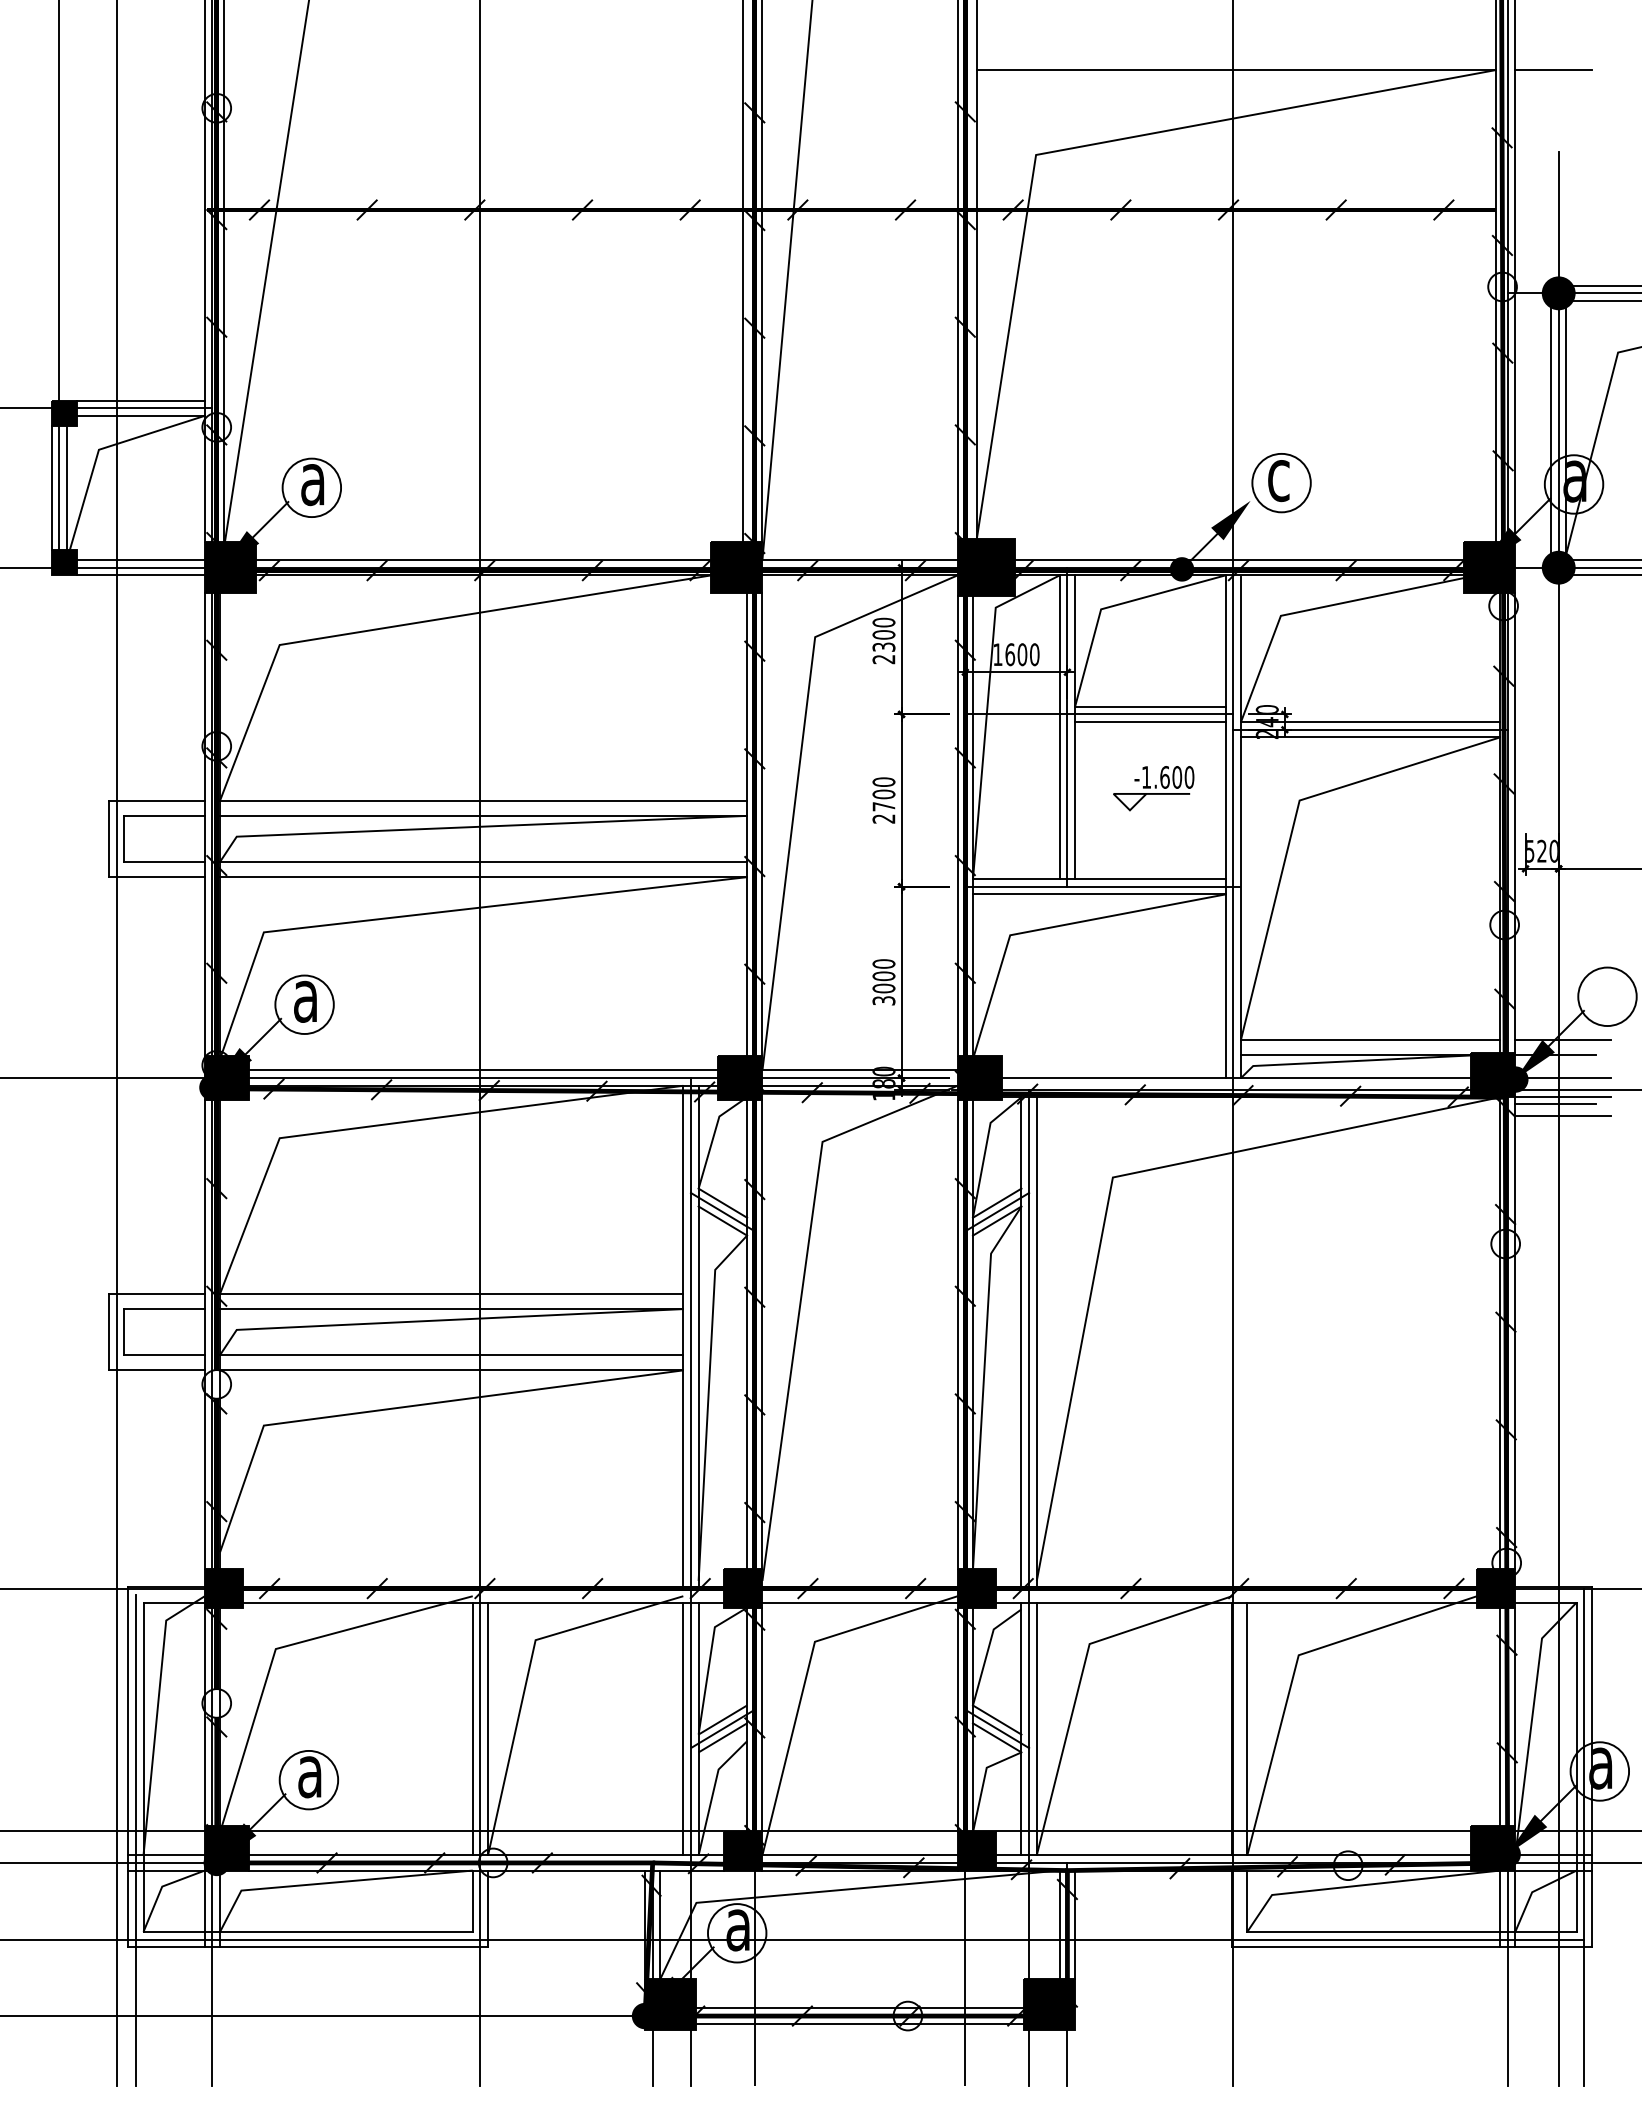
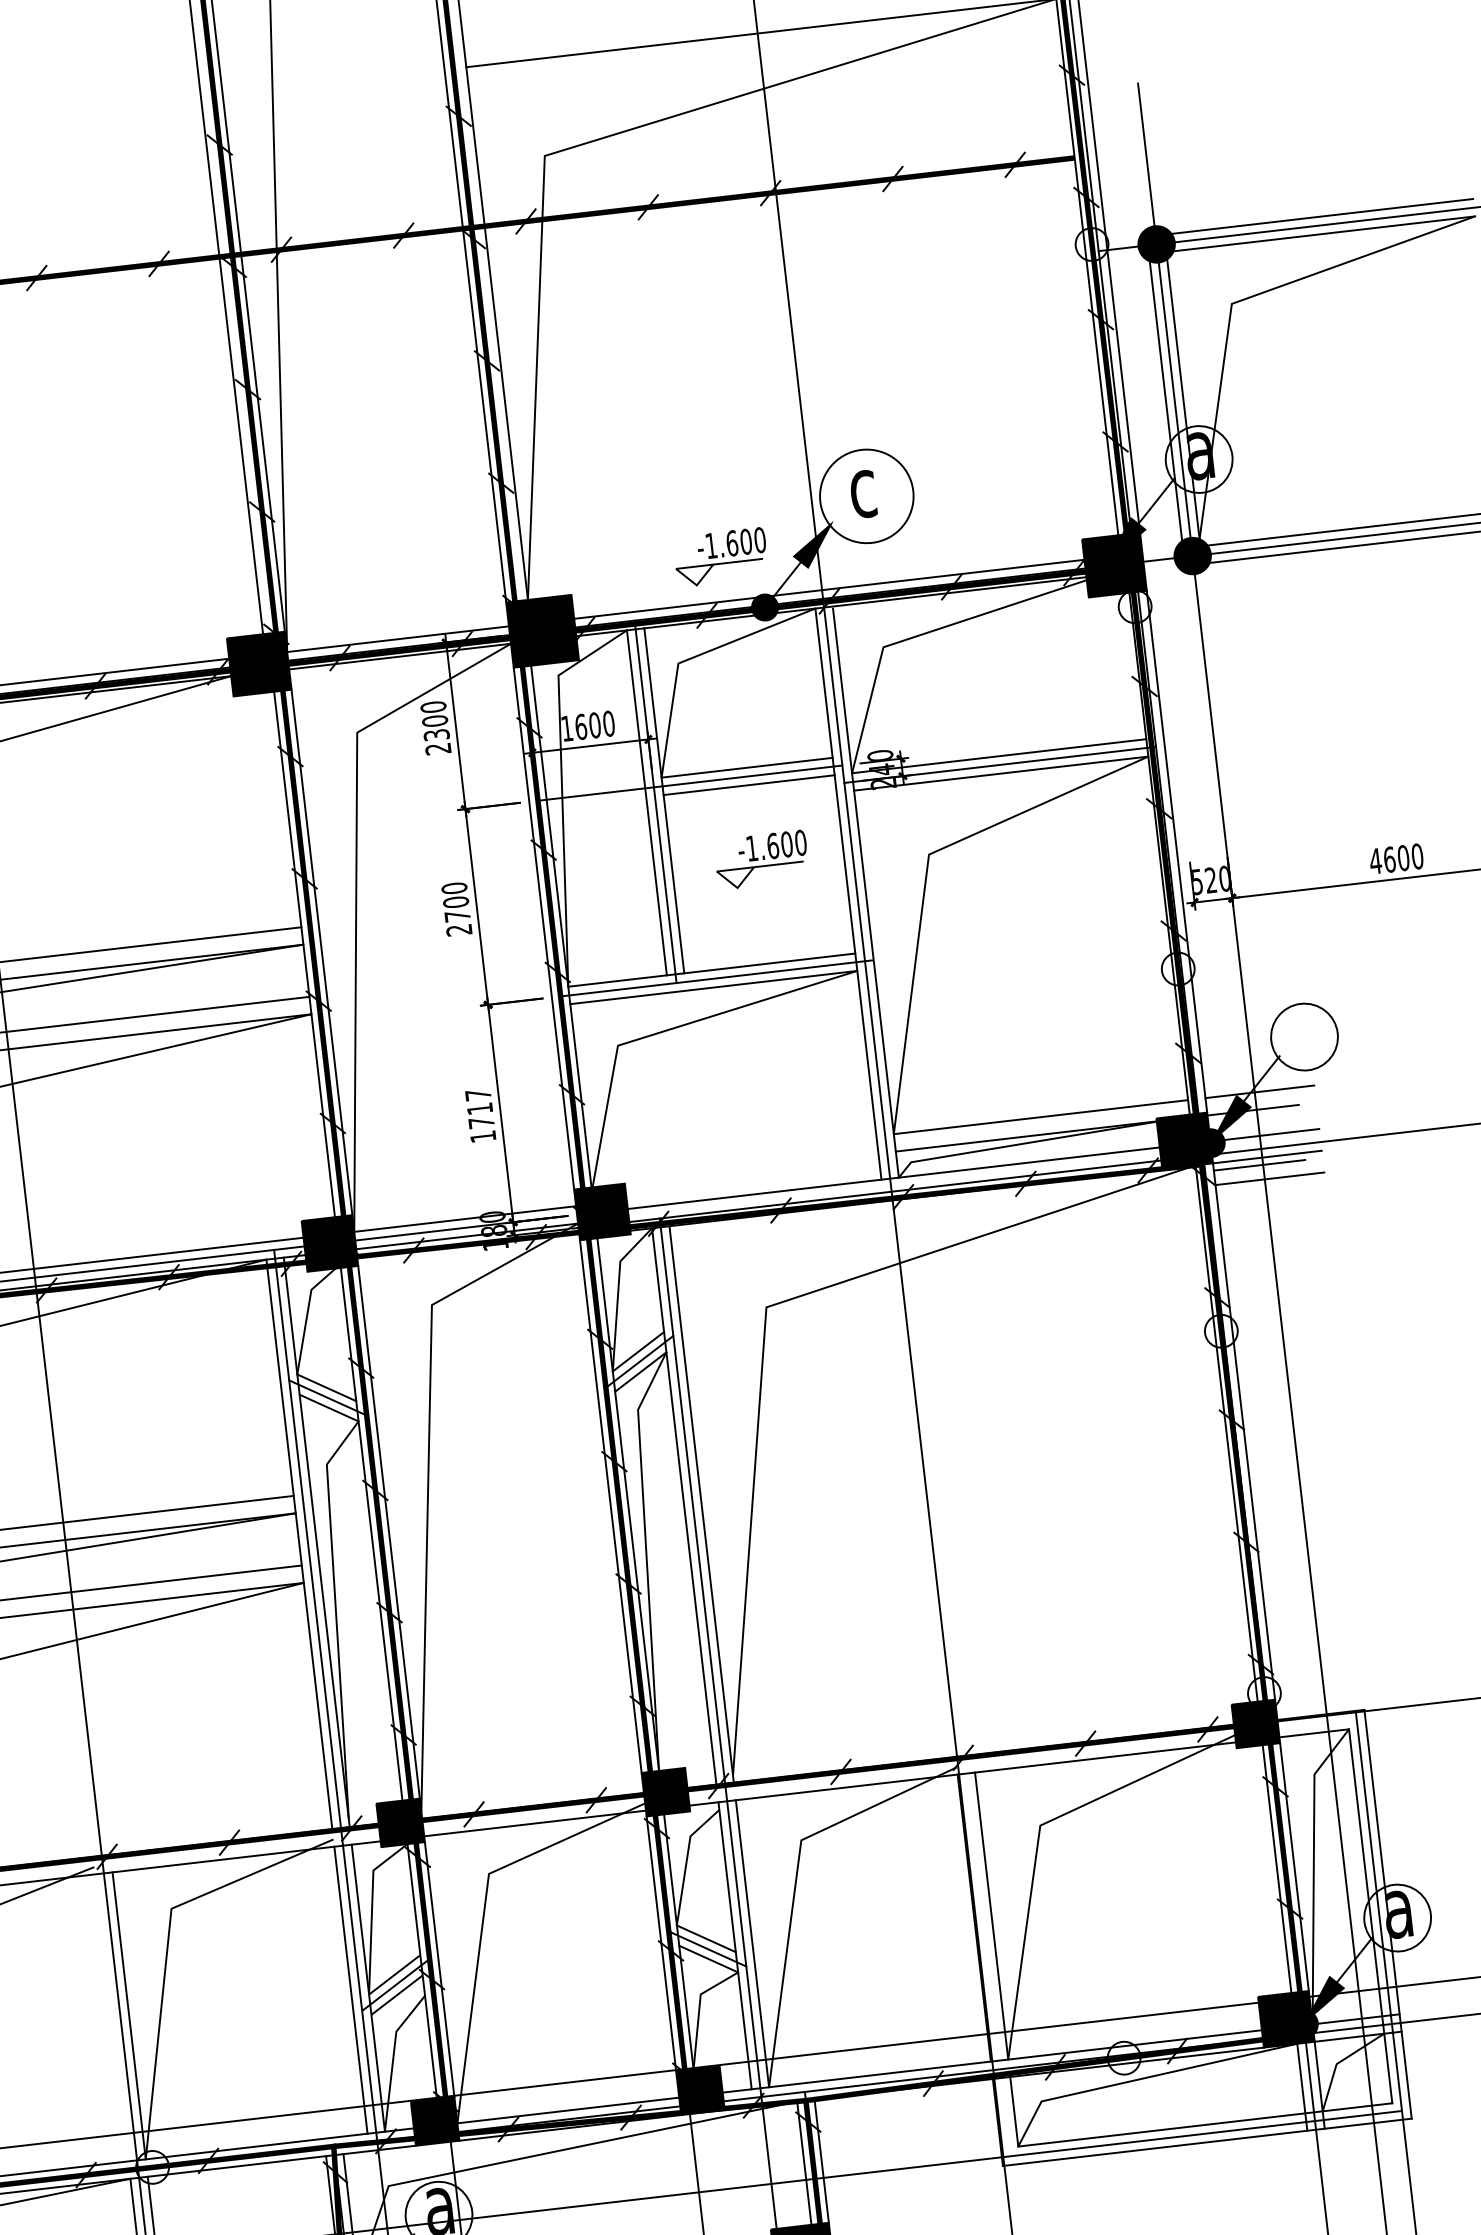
circle: (1281, 482) -> (866, 495), size x1.4
part: (1148, 521) -> (720, 557), added
text: (883, 982) -> (480, 1116), 3000 -> 1717
line: (472, 1728) -> (111, 2017), removed

